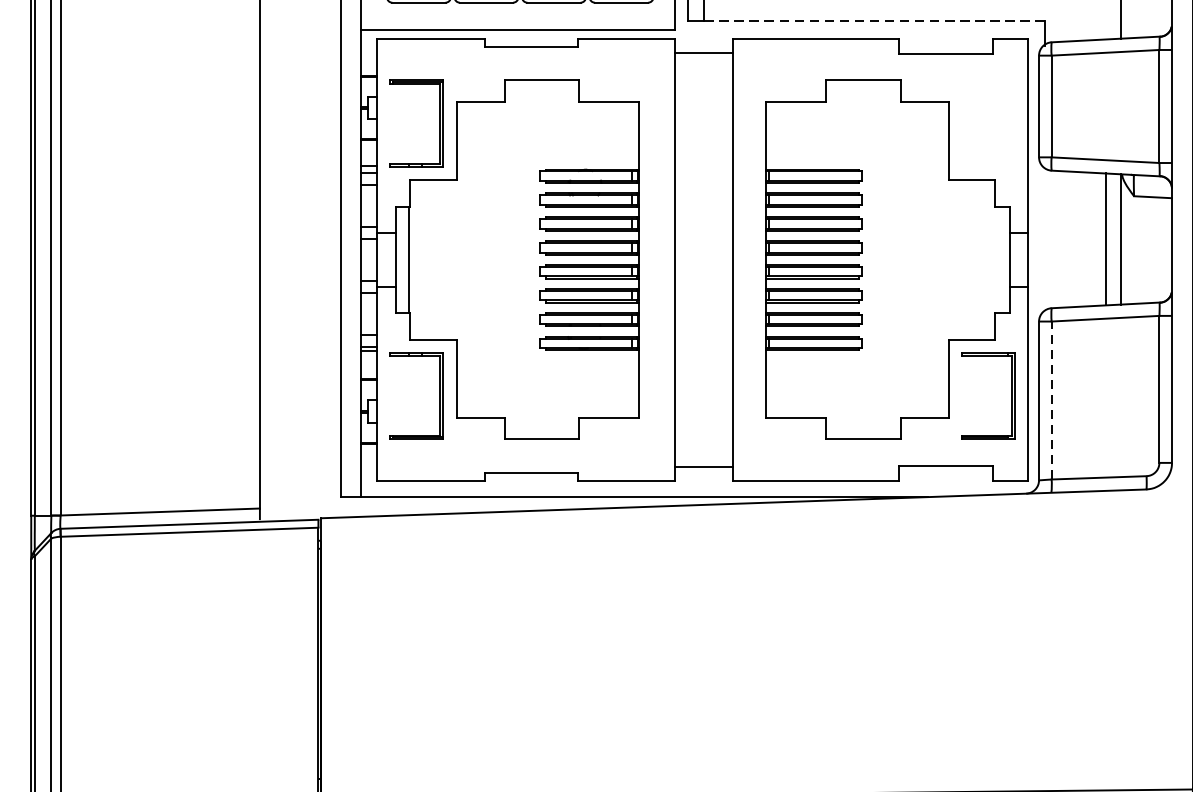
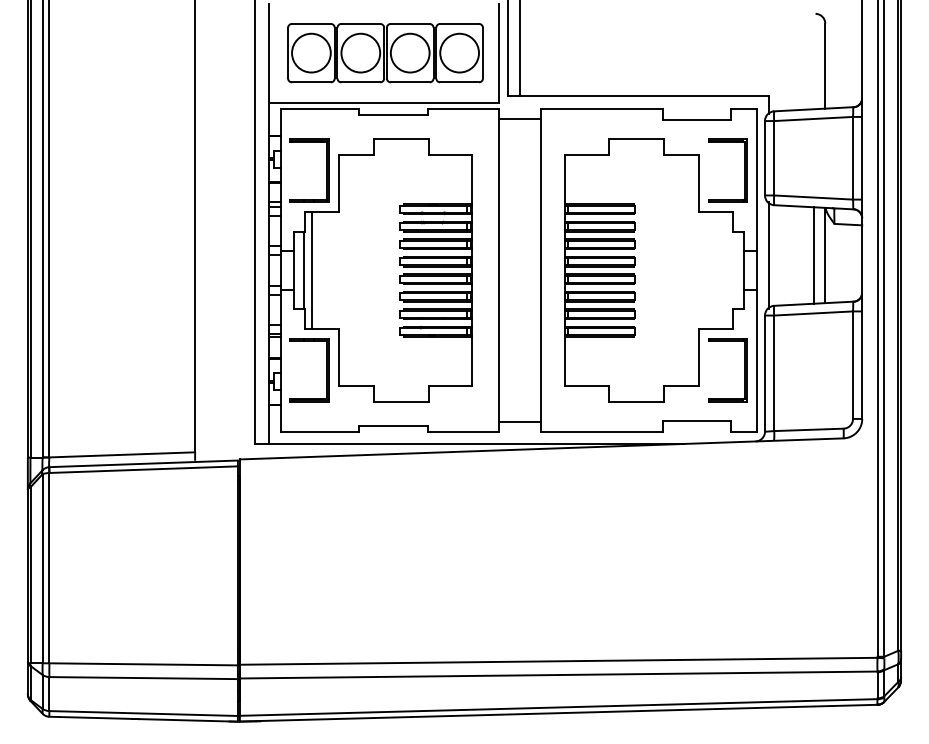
line: (874, 20) -> (644, 95), dashed -> solid
part: (1011, 123) -> (744, 170), added
line: (1045, 239) -> (769, 255), added
line: (420, 259) -> (312, 270), added
line: (1052, 400) -> (774, 373), dashed -> solid

